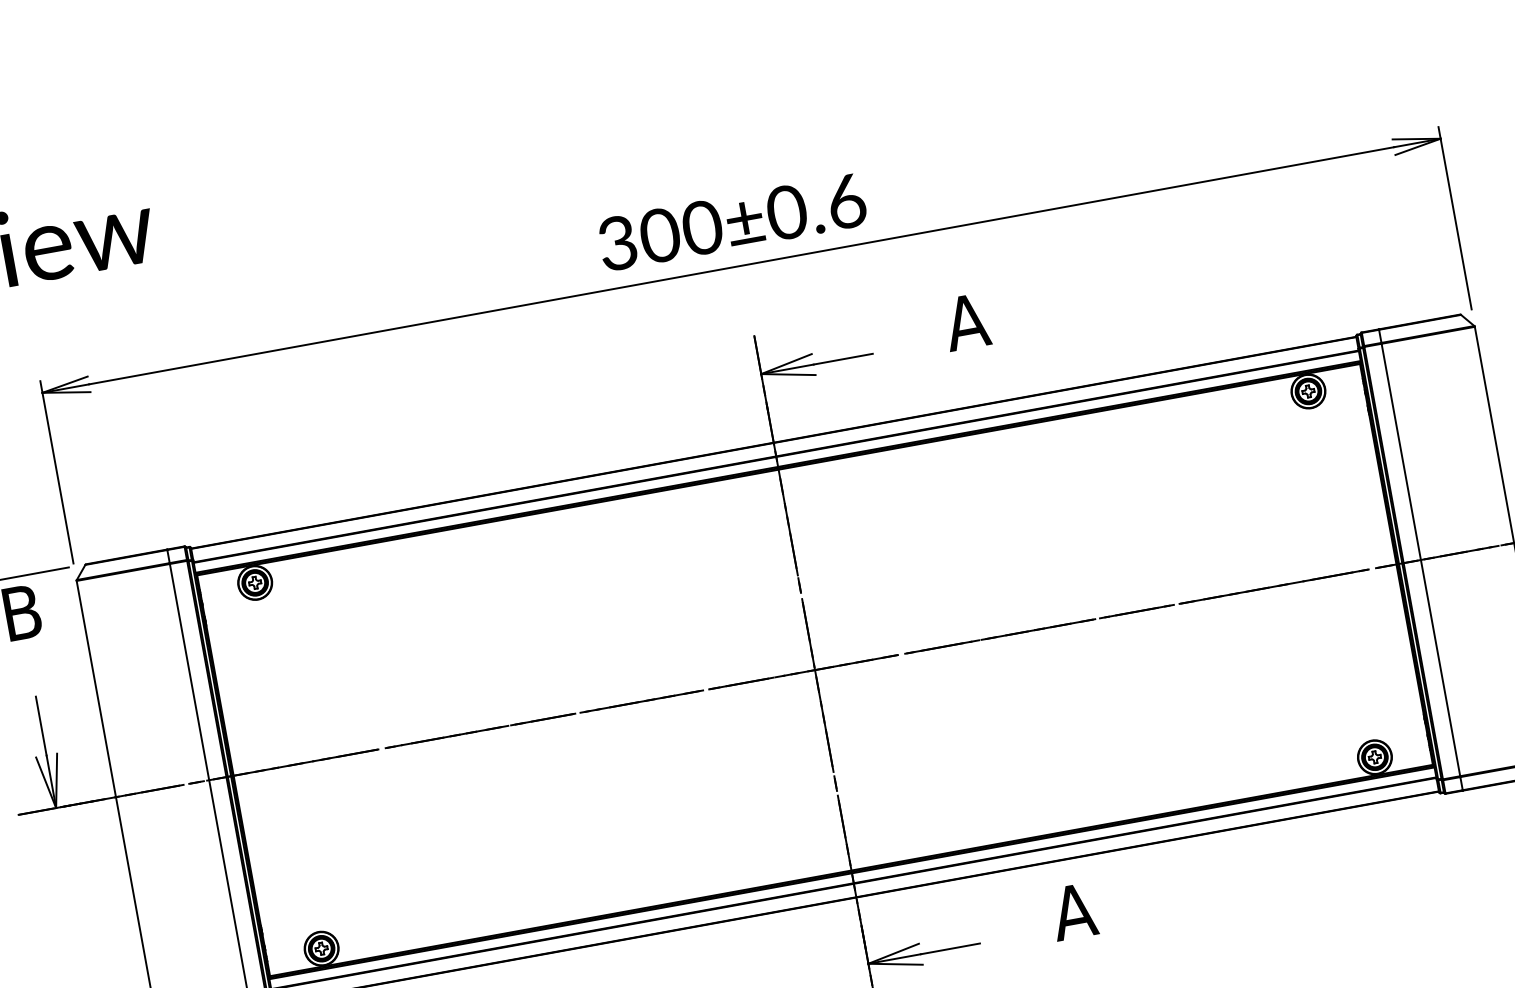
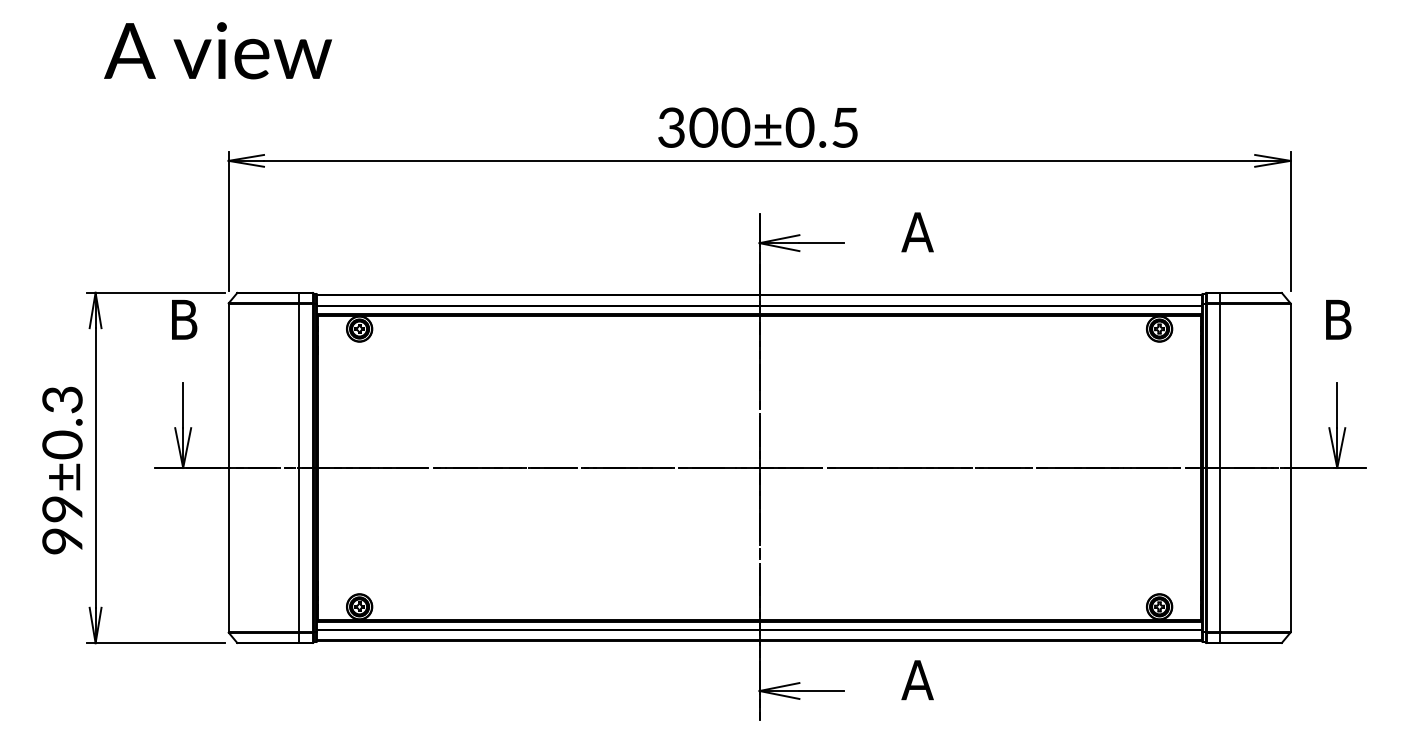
text: (846, 201) -> (845, 127), 300±0.6 -> 300±0.5

